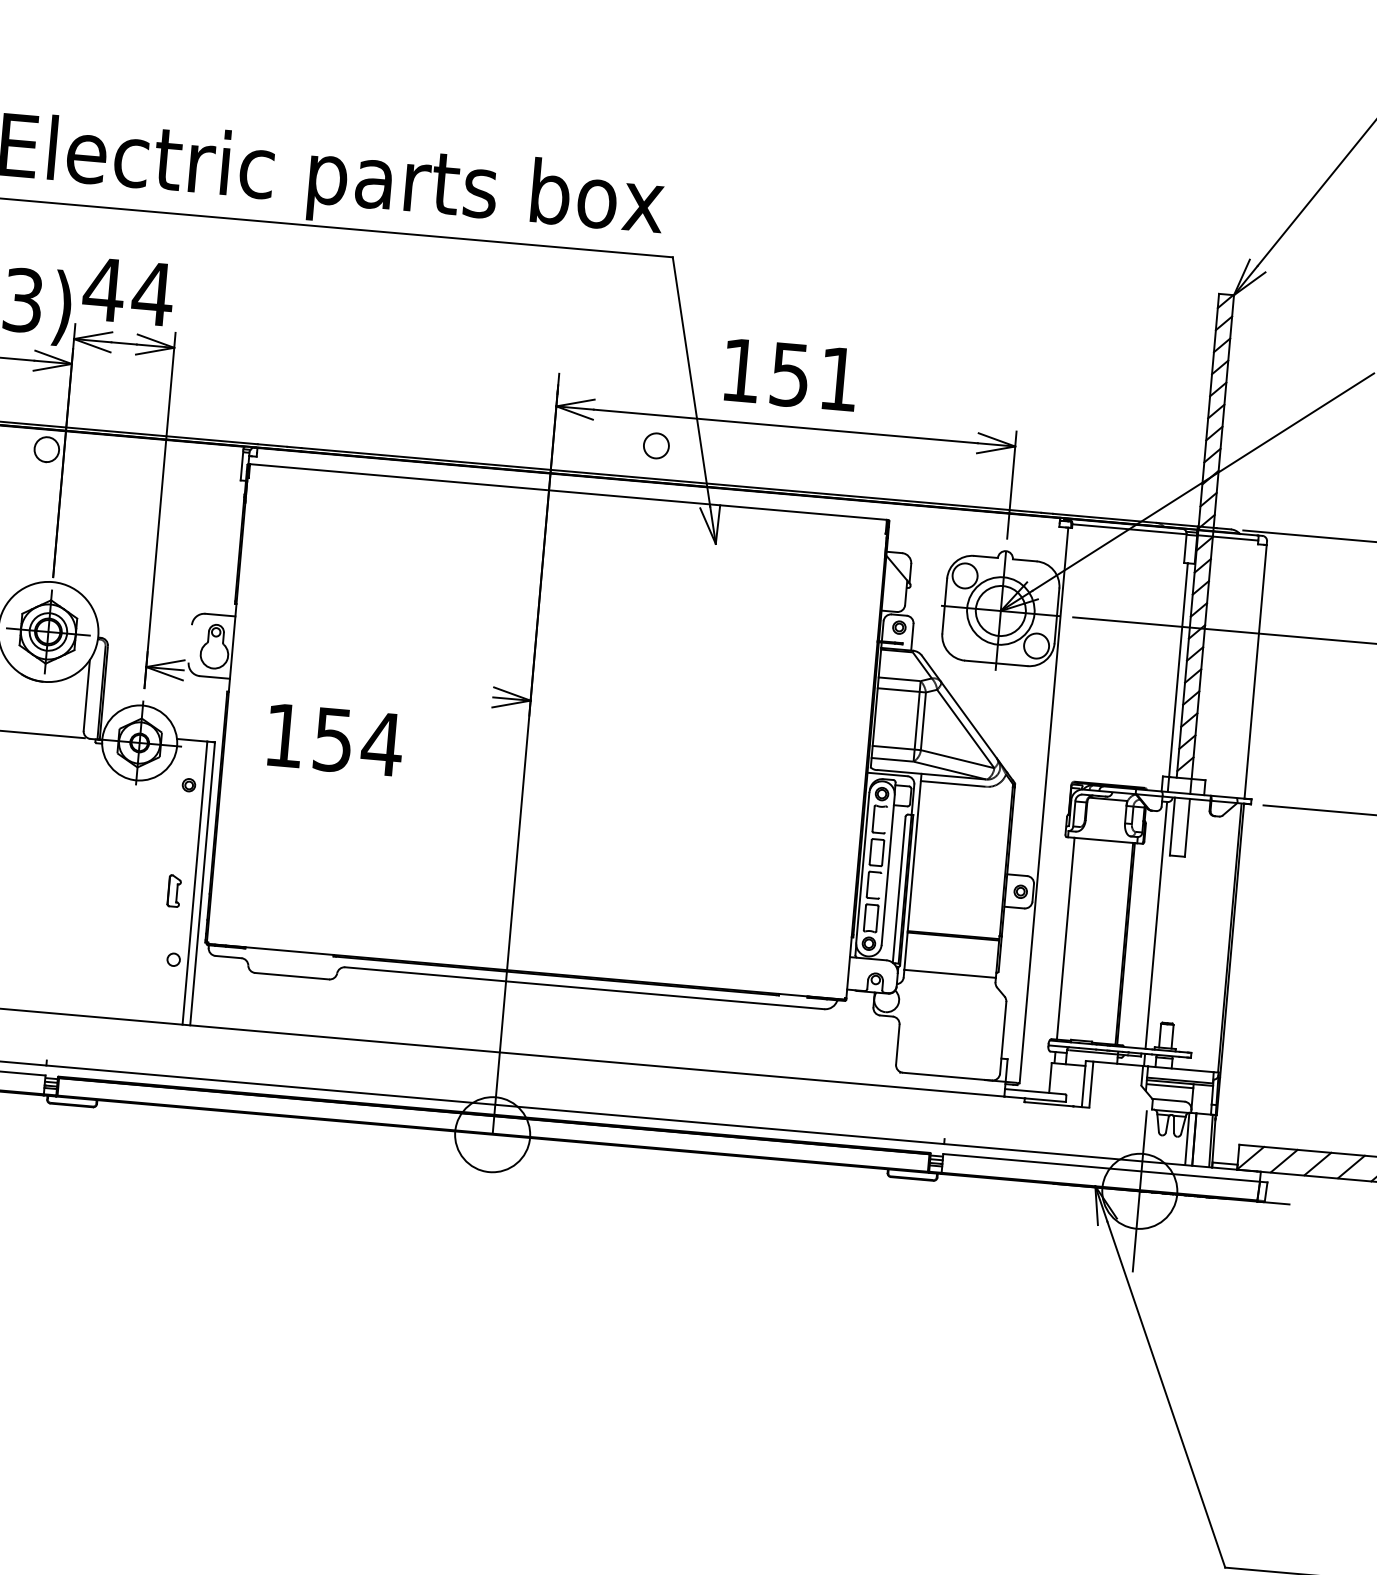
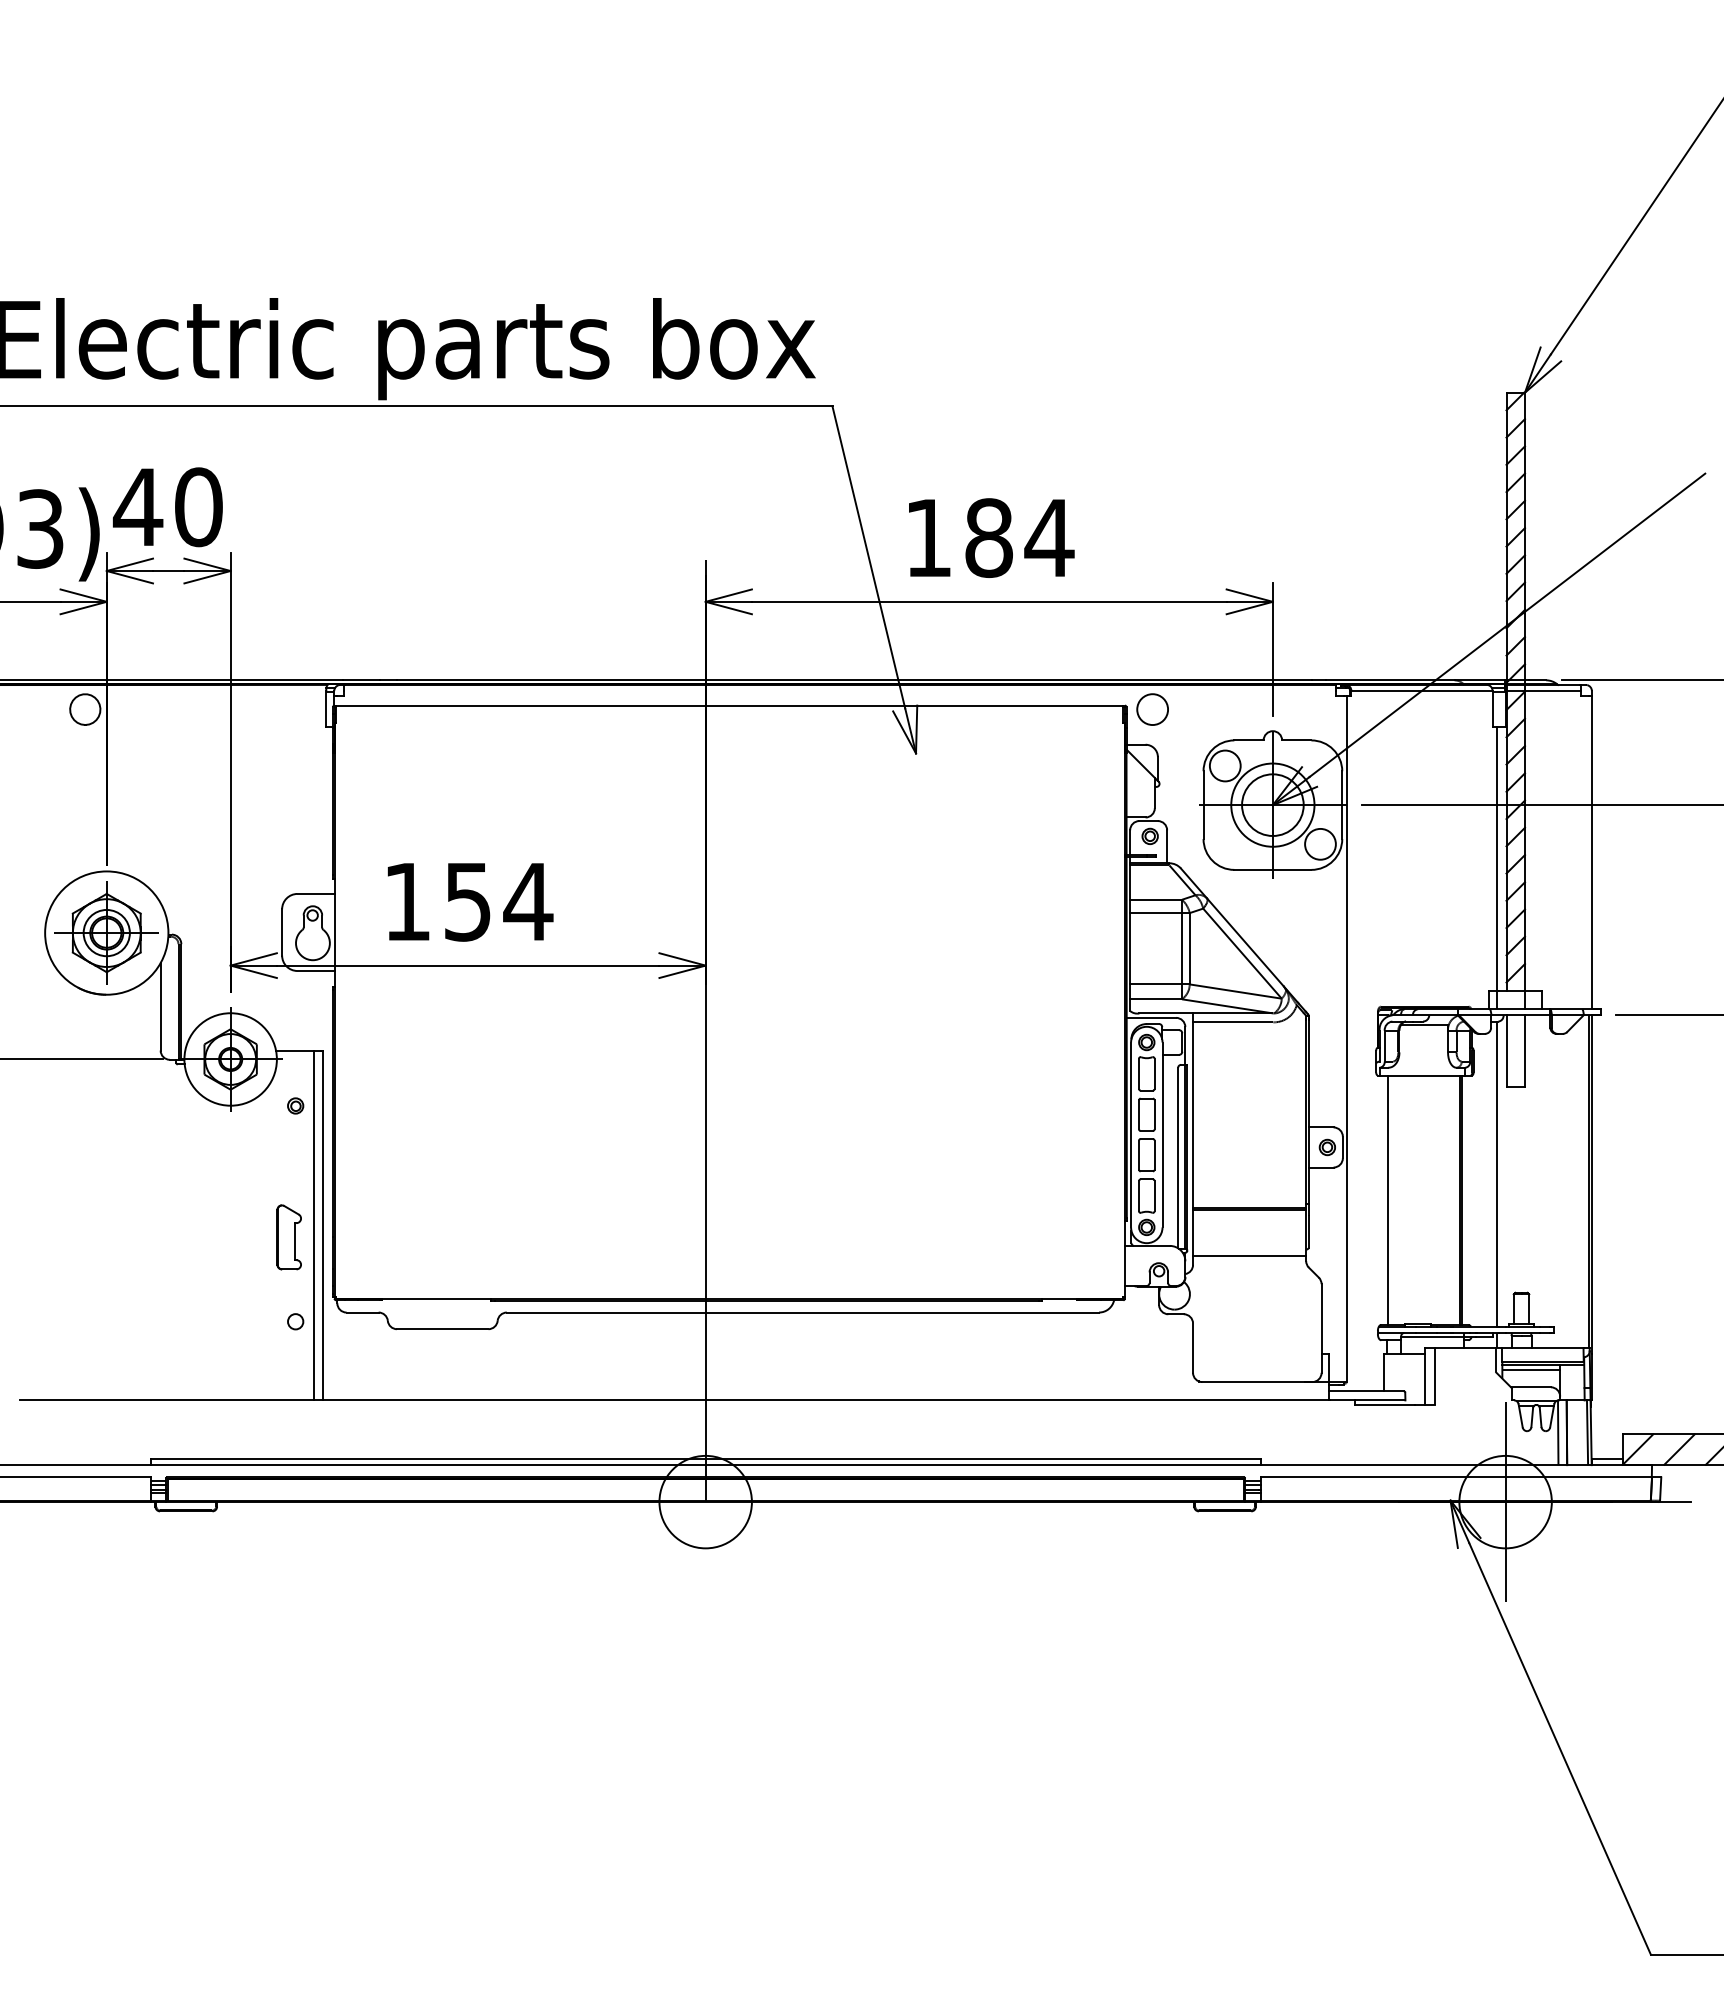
text: (152, 294) -> (198, 507), 44 -> 40
text: (814, 377) -> (1019, 538), 151 -> 184
circle: (656, 445) -> (1152, 709), moved
line: (190, 643) -> (282, 932), added
line: (337, 683) -> (467, 965), added
text: (335, 740) -> (470, 902), moved
line: (886, 819) -> (1154, 1073), added
line: (880, 885) -> (1154, 1154), added
part: (173, 891) -> (288, 1237), size x1.67
line: (495, 1099) -> (705, 1458), added

